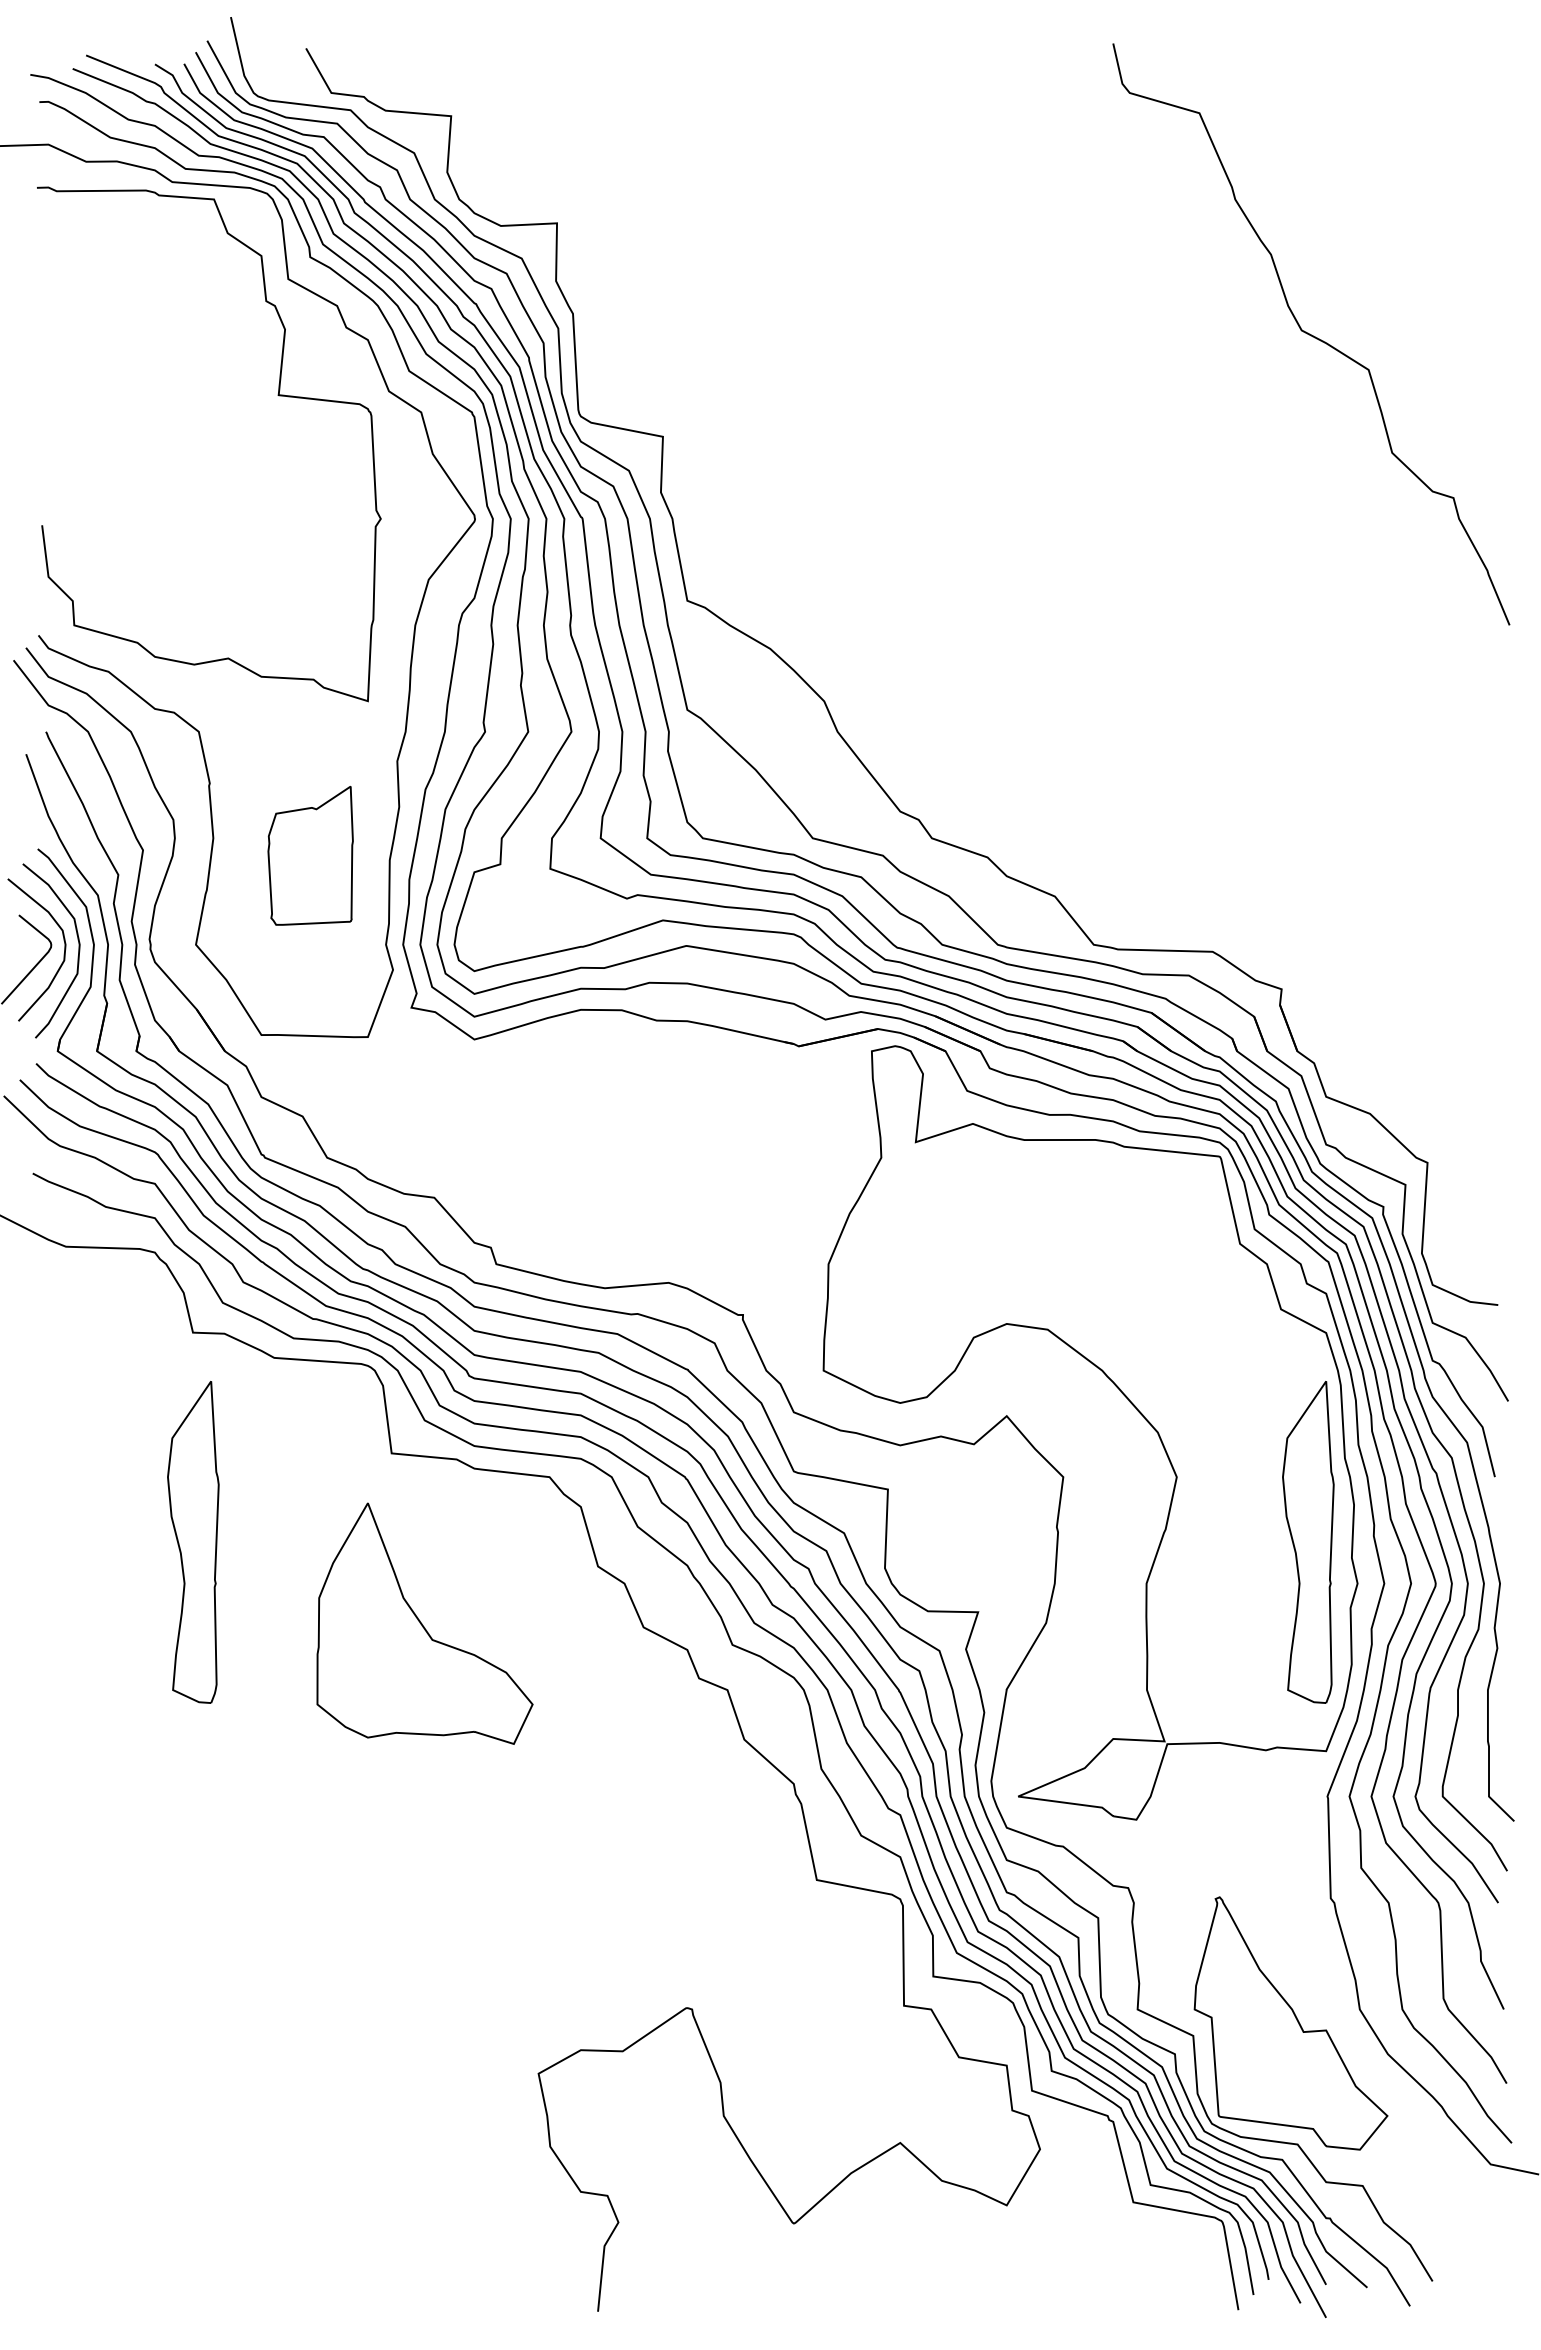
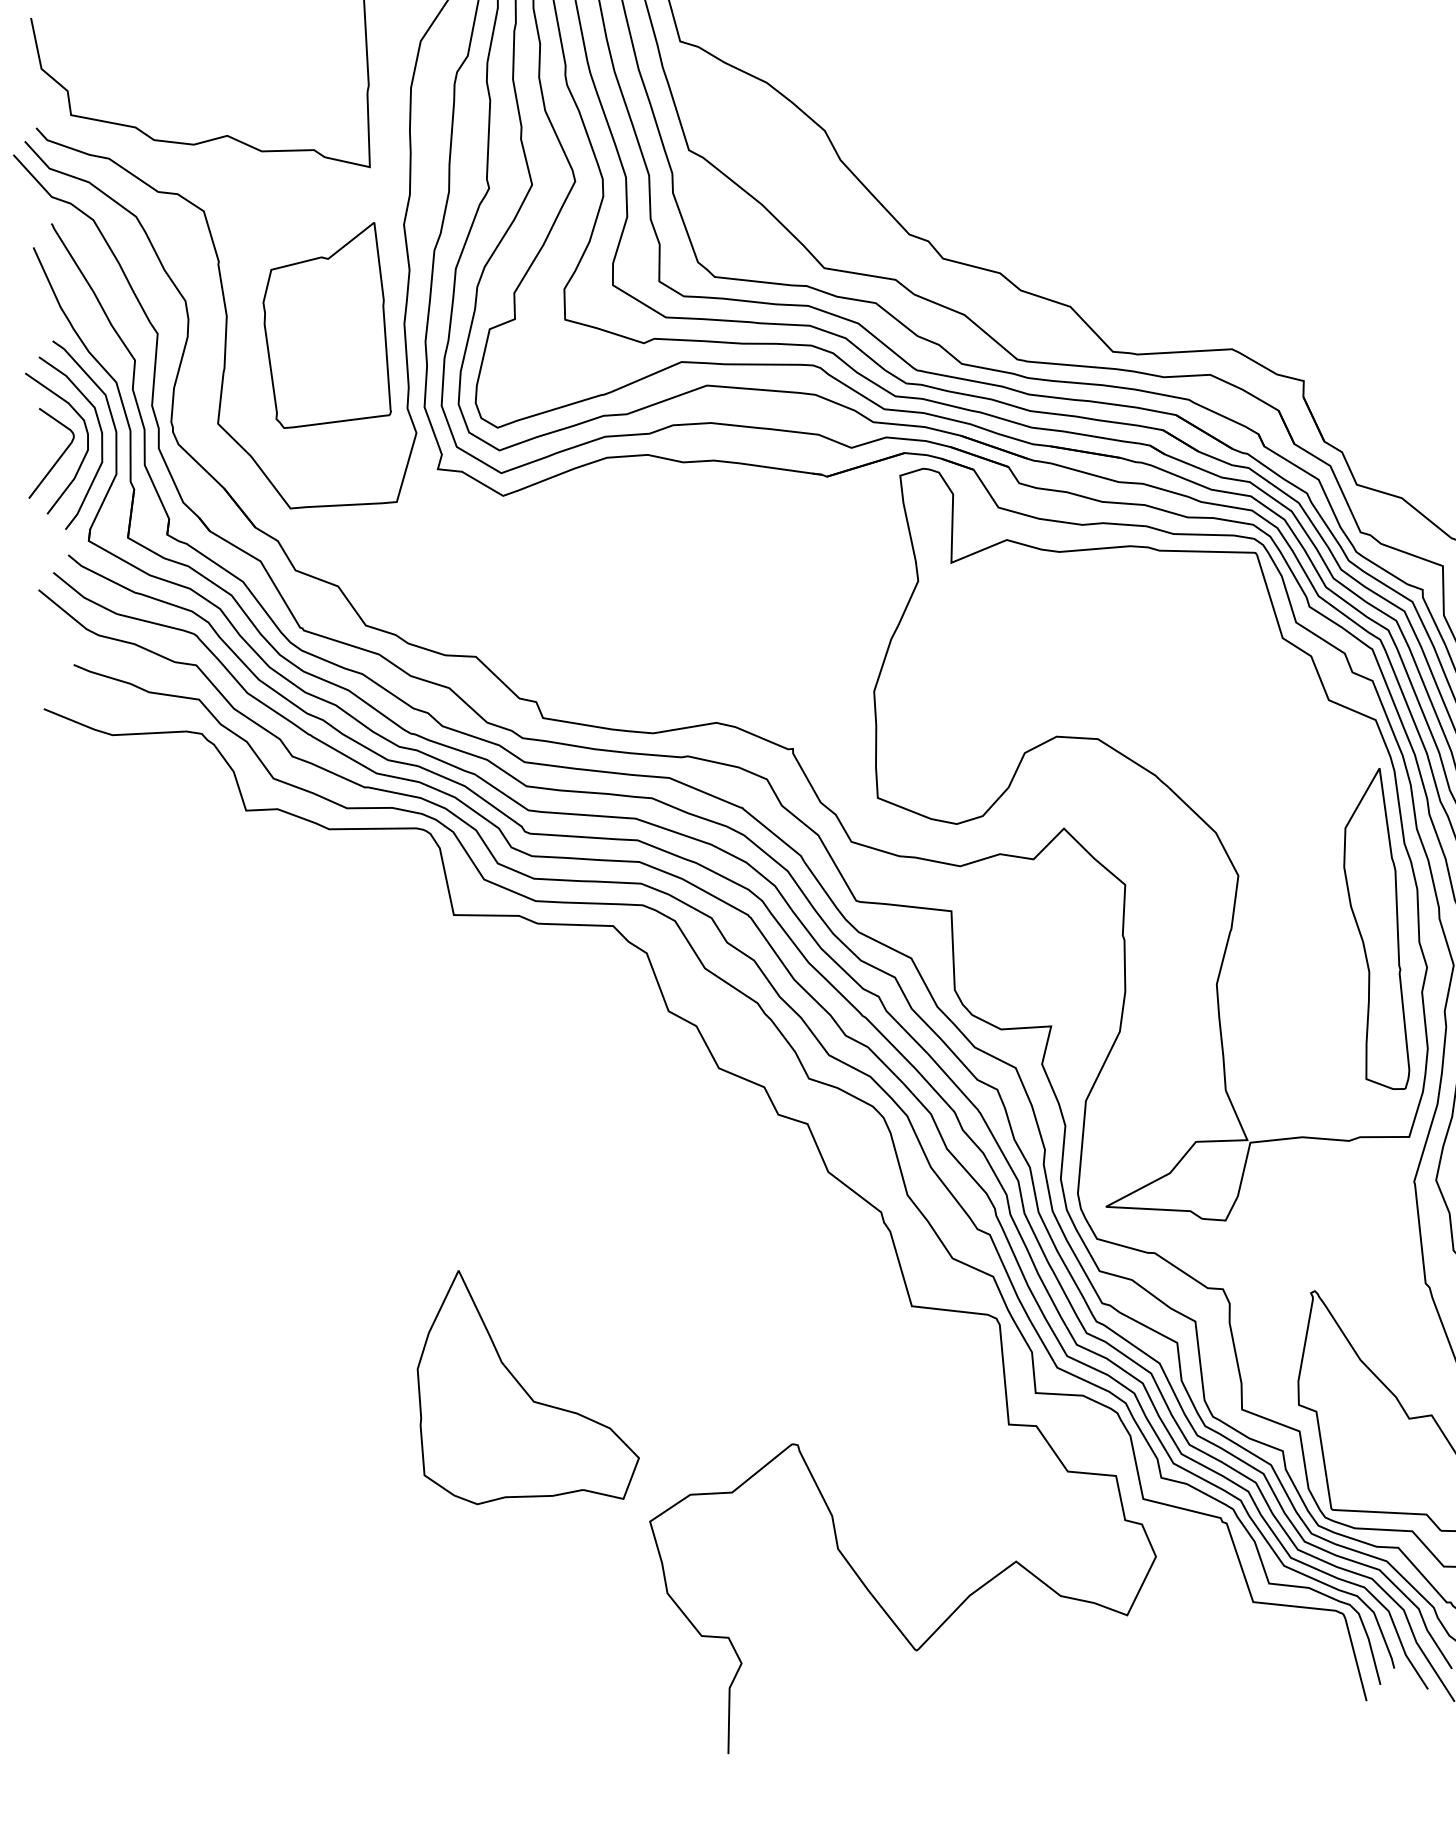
part: (310, 855) -> (325, 325), size x1.43
part: (193, 1542) -> (263, 1019), removed
part: (424, 1623) -> (524, 1386), moved

